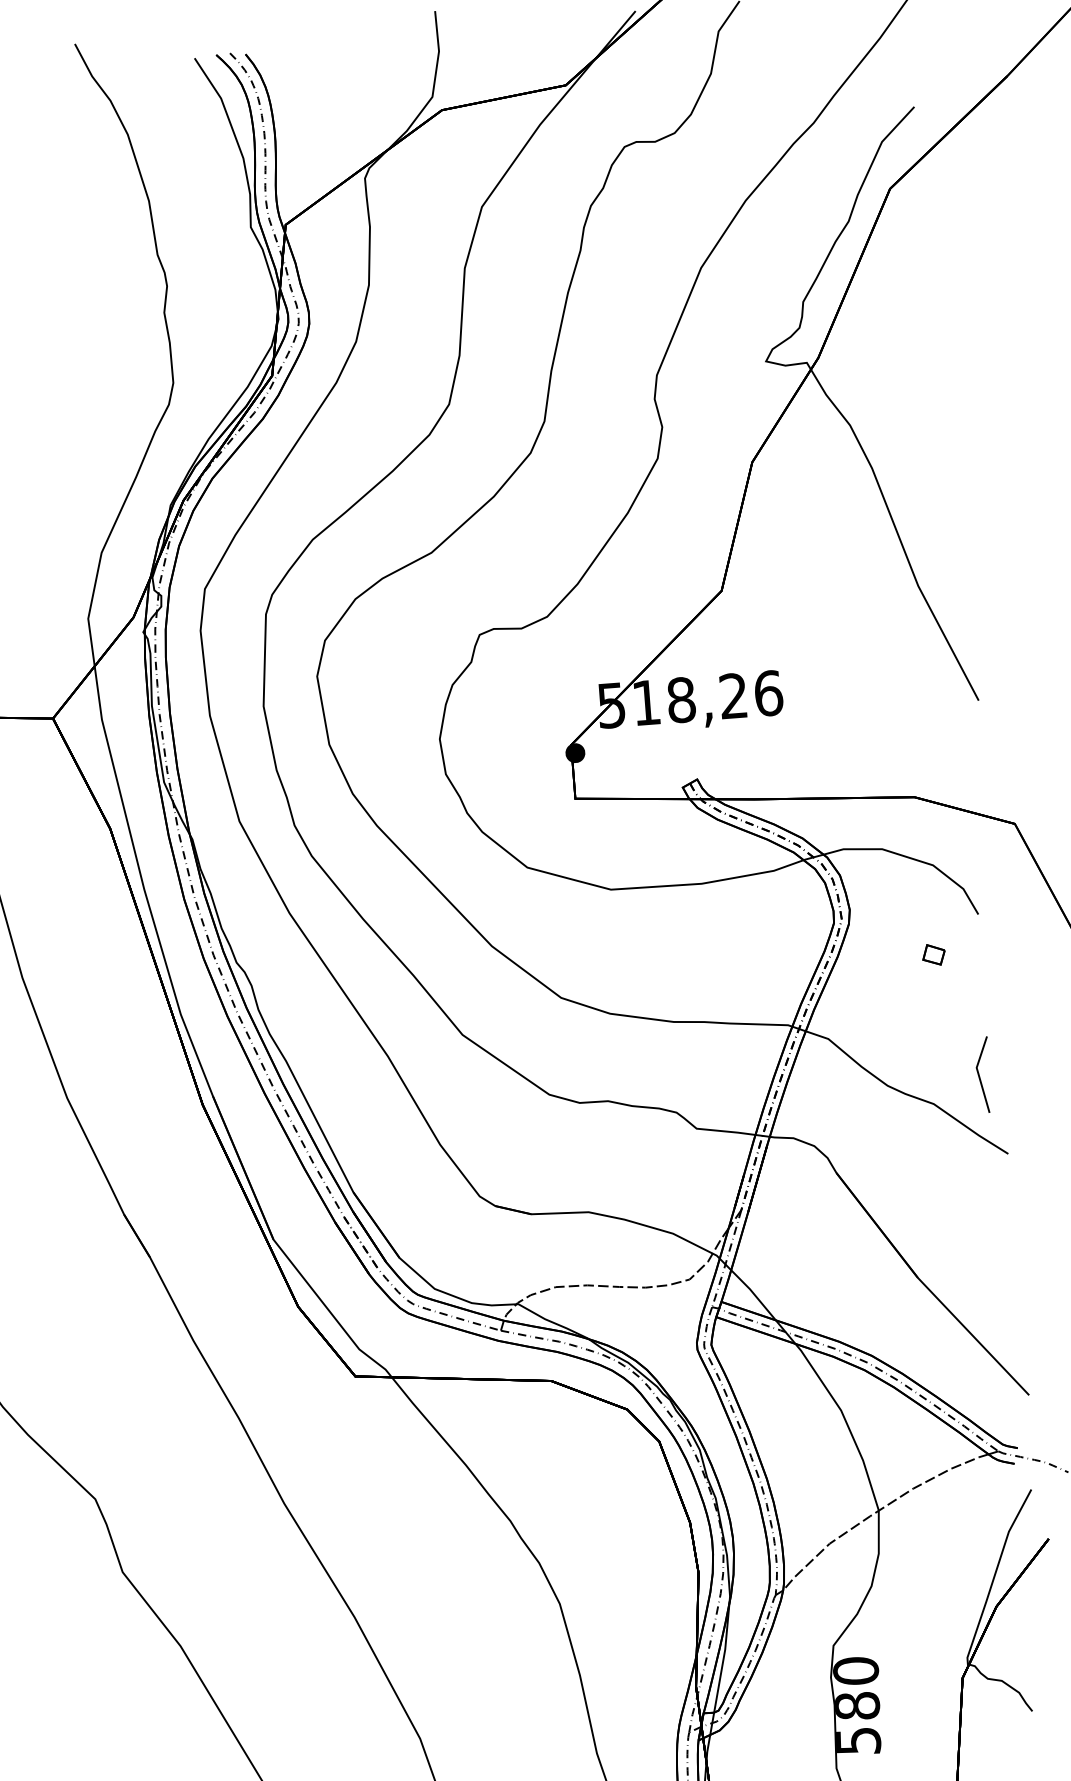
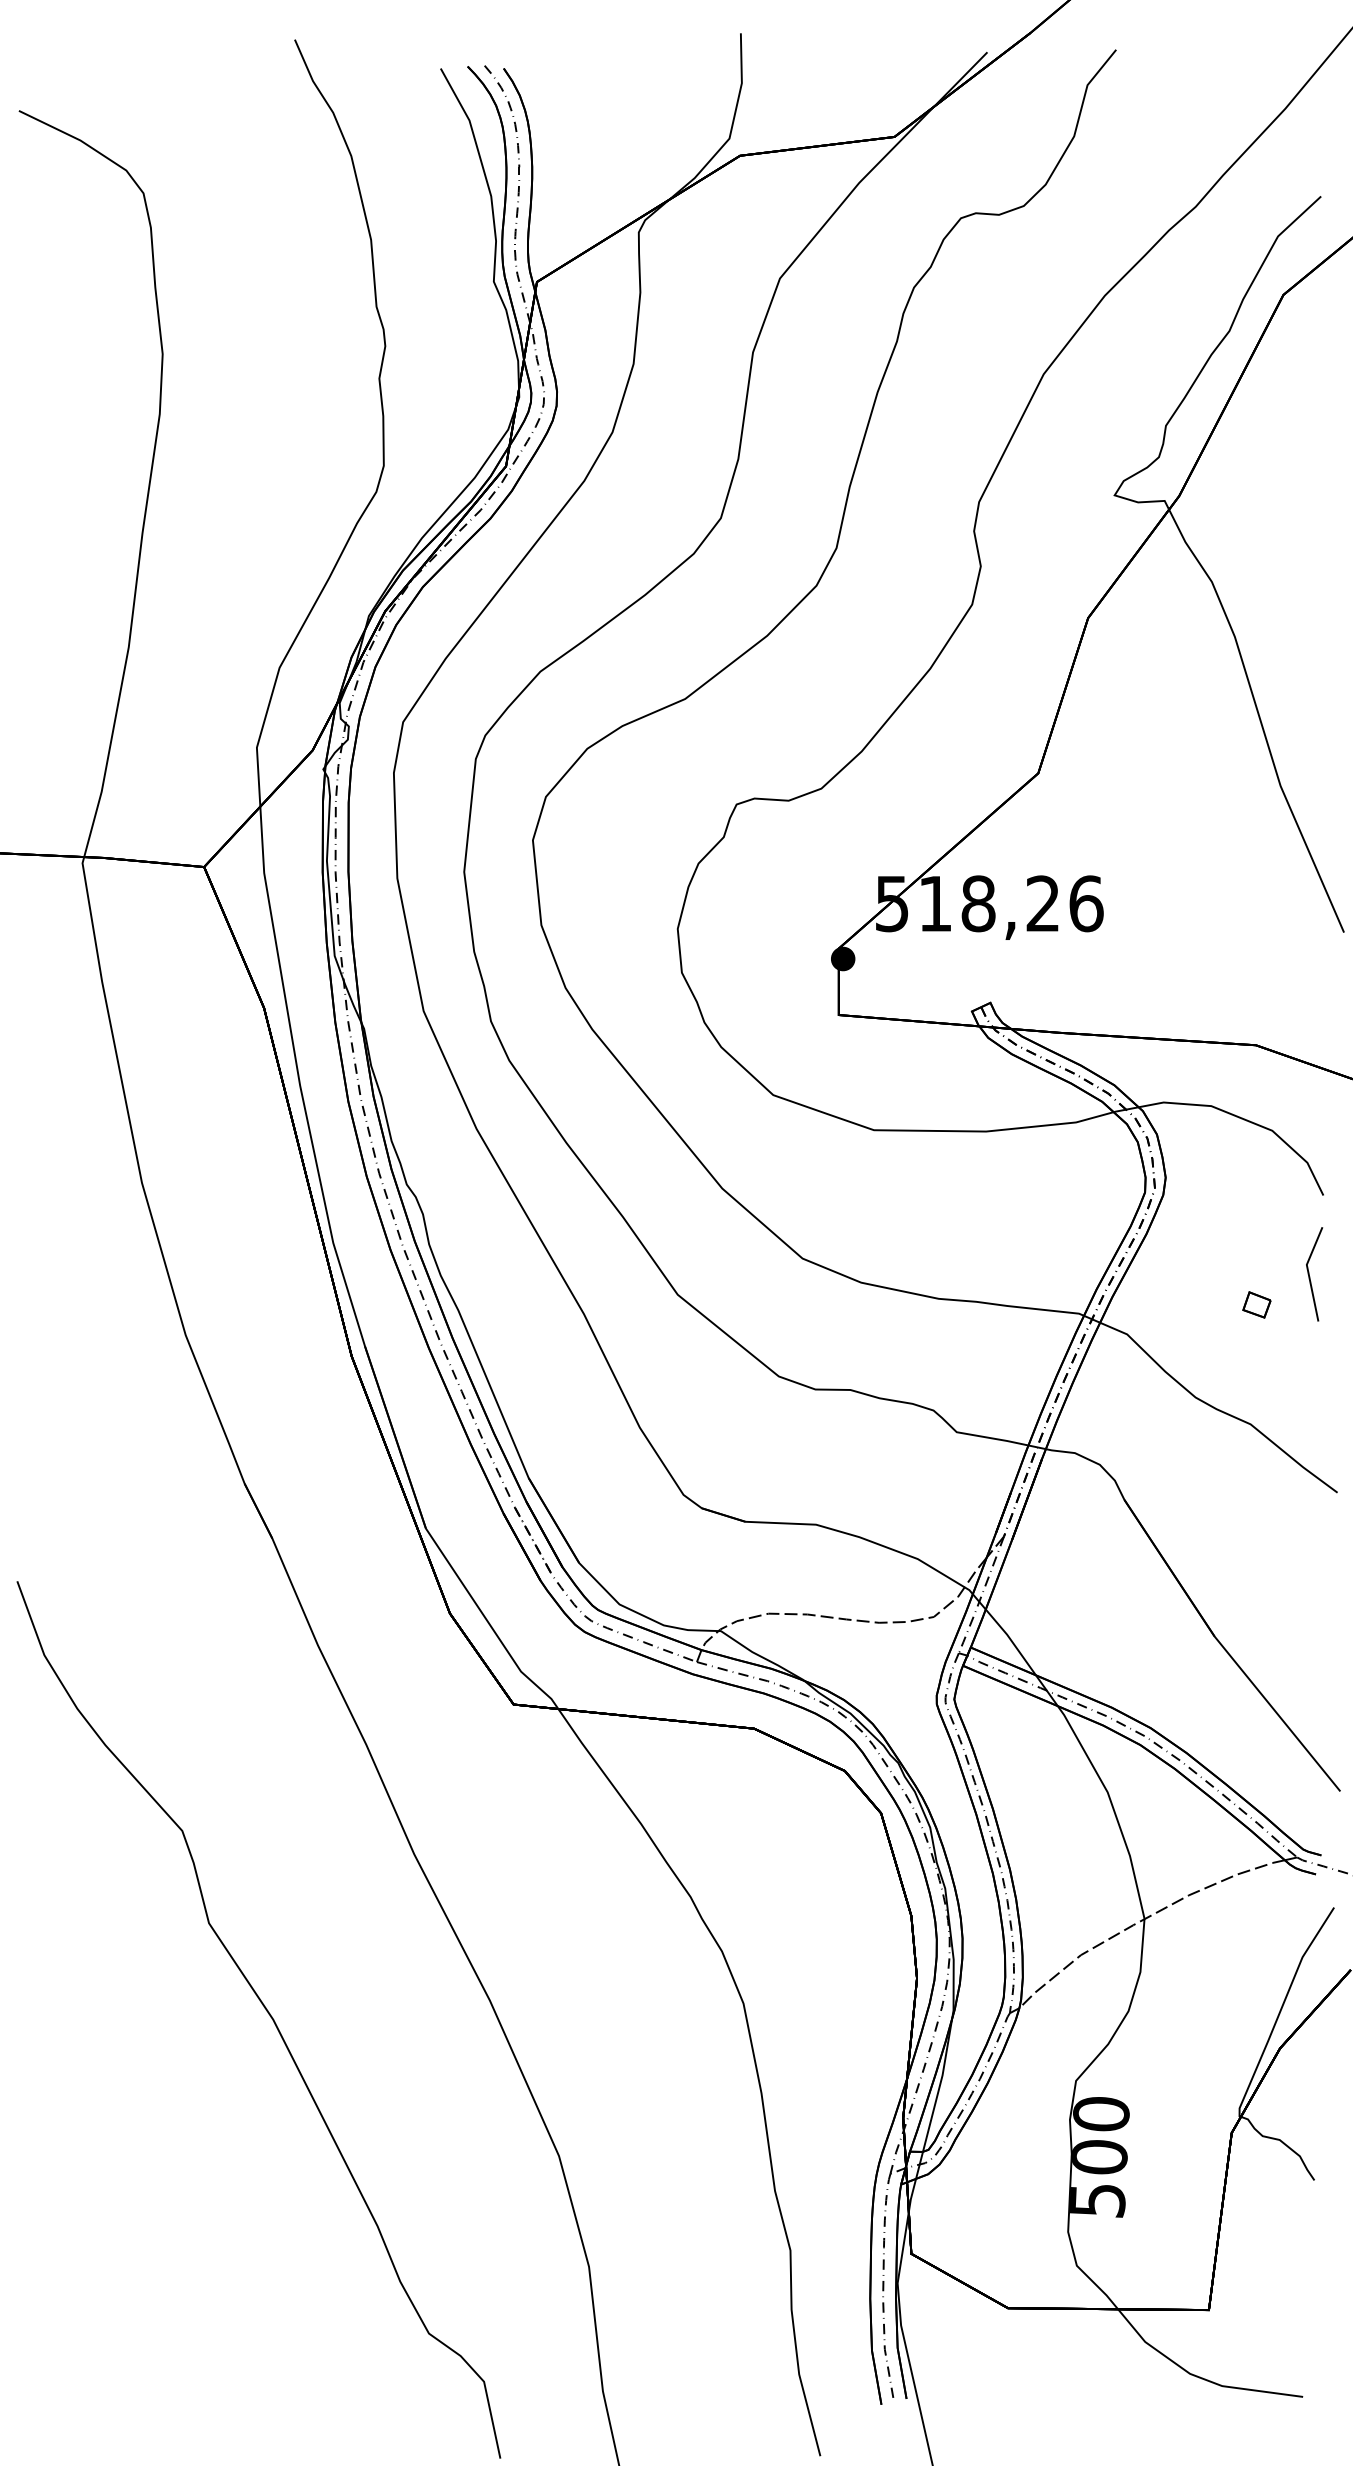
part: (933, 954) -> (1256, 1304), moved
line: (980, 1077) -> (1310, 1276), moved
text: (857, 1706) -> (1099, 2157), 580 -> 500

